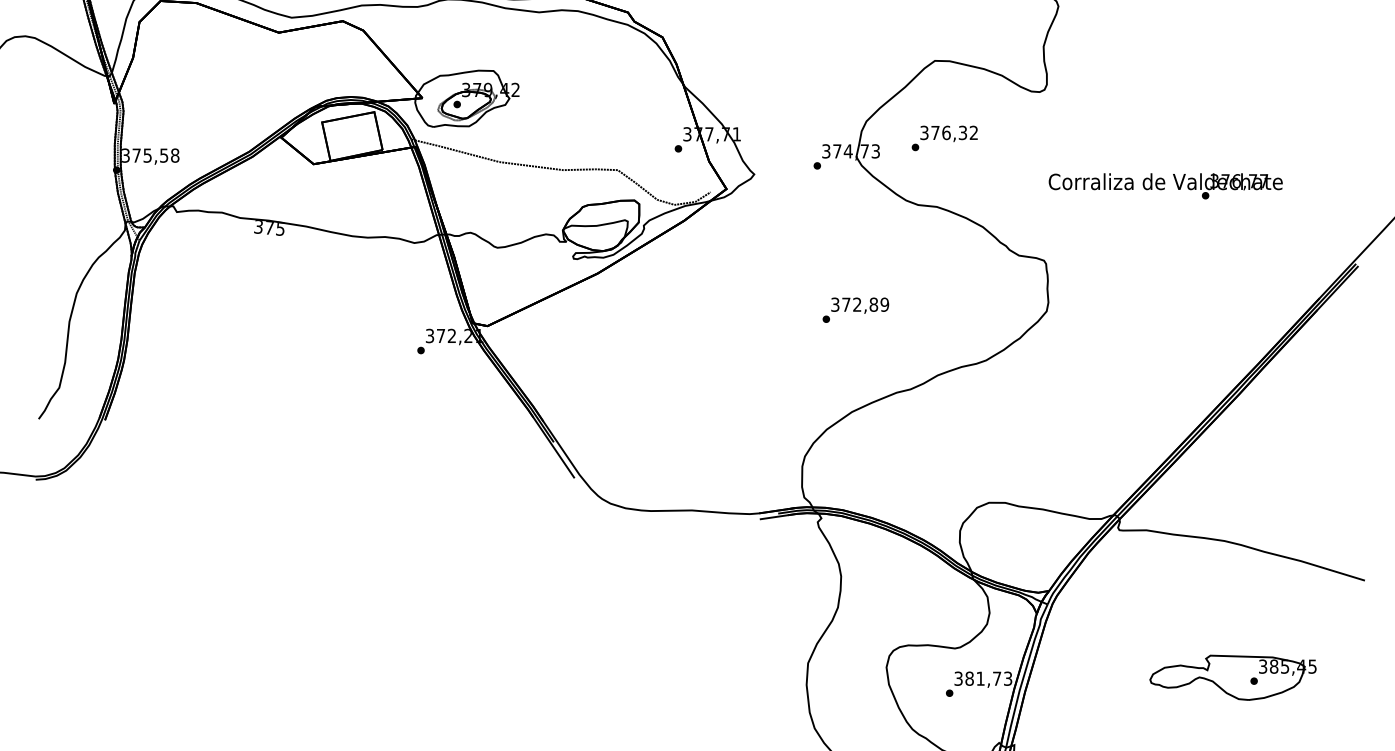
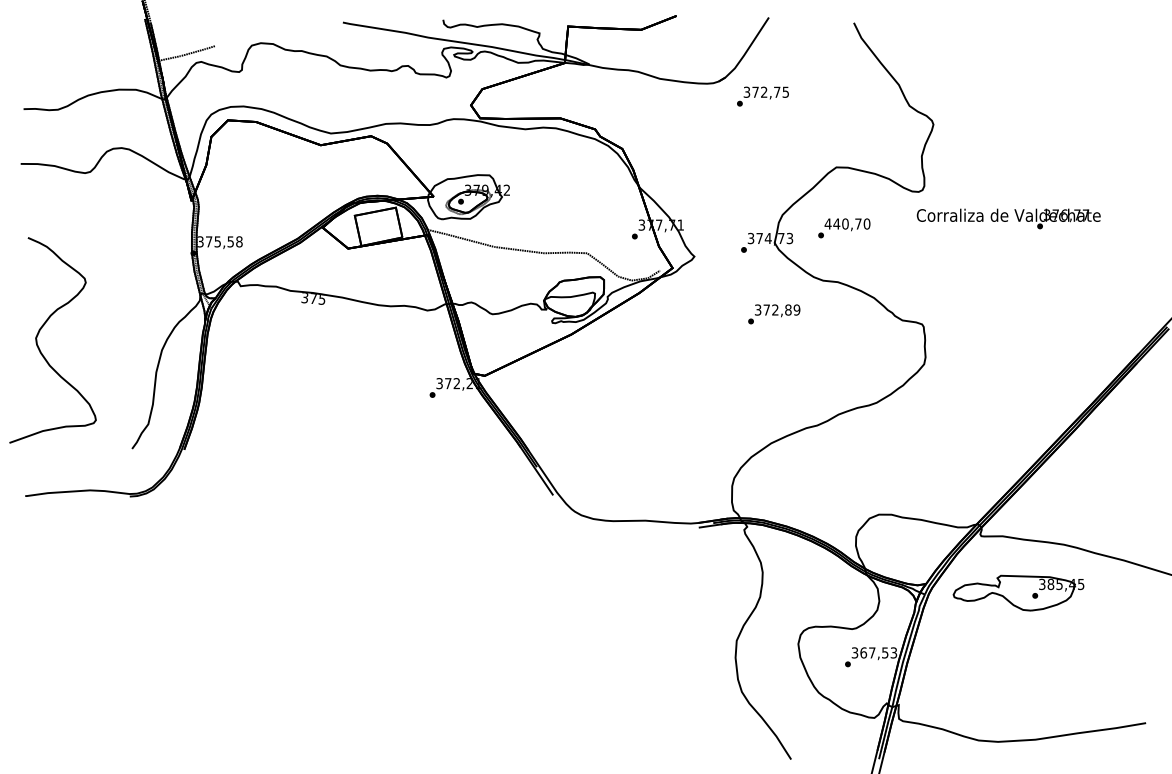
text: (949, 132) -> (847, 223), 376,32 -> 440,70
text: (1165, 185) -> (1008, 218), moved
text: (856, 310) -> (774, 314), moved
part: (1232, 676) -> (1018, 592), moved
text: (983, 678) -> (874, 652), 381,73 -> 367,53

